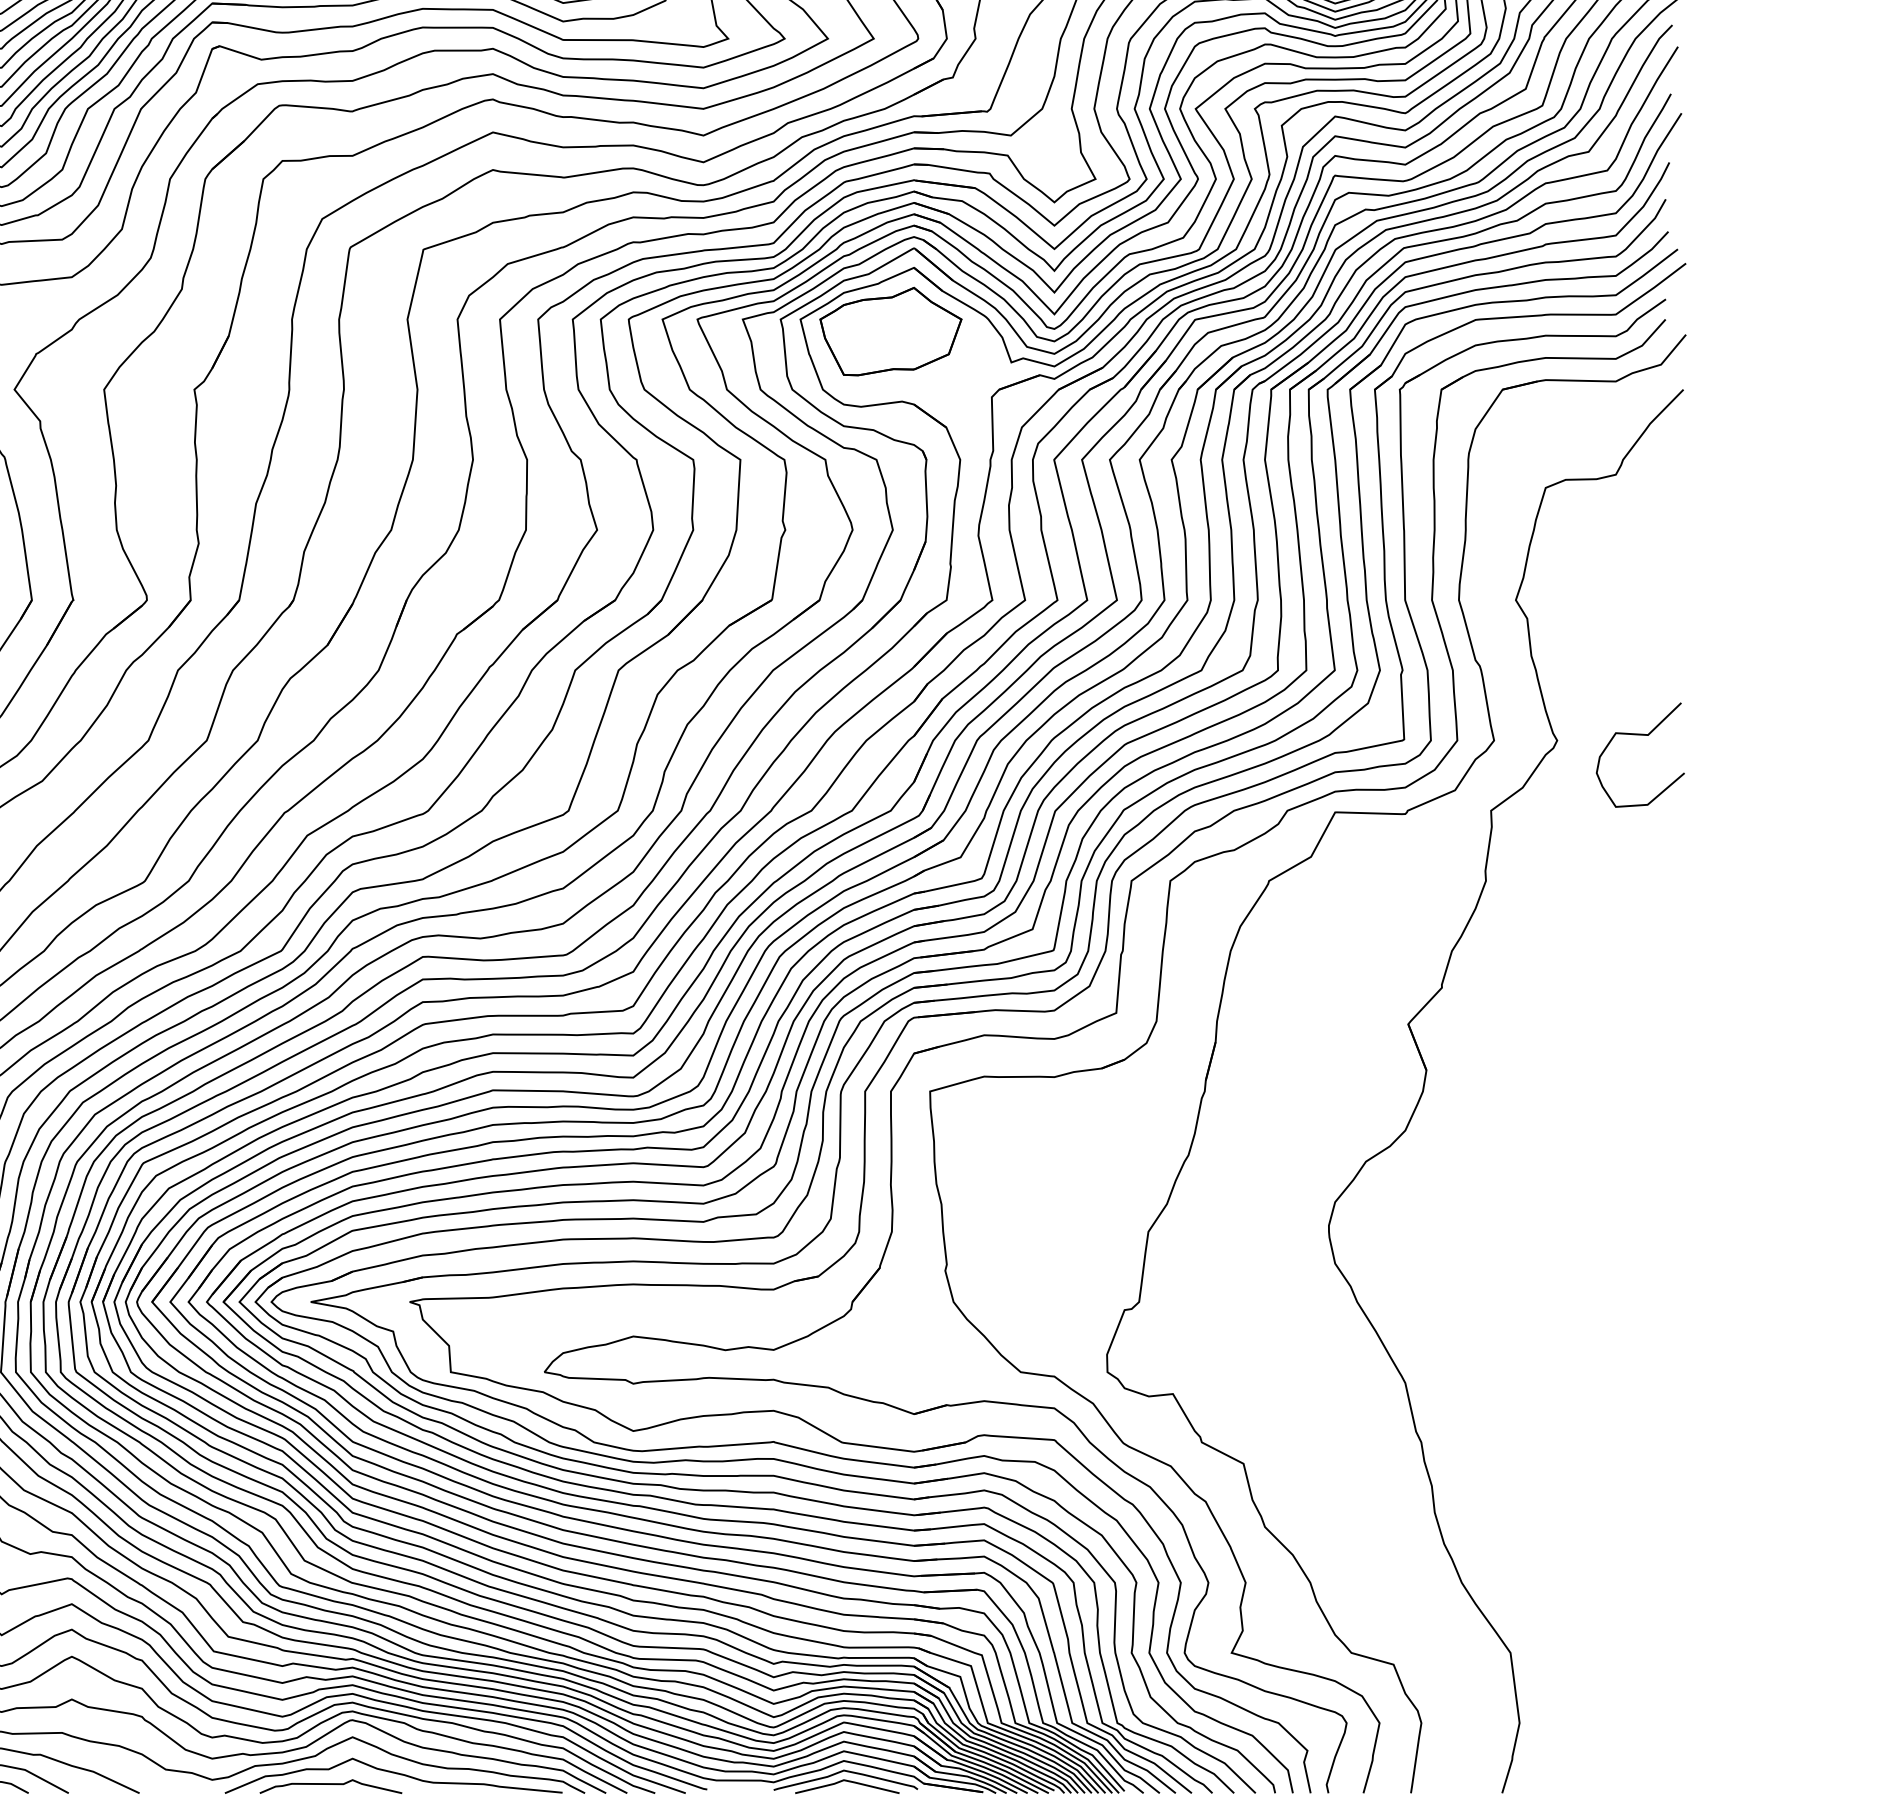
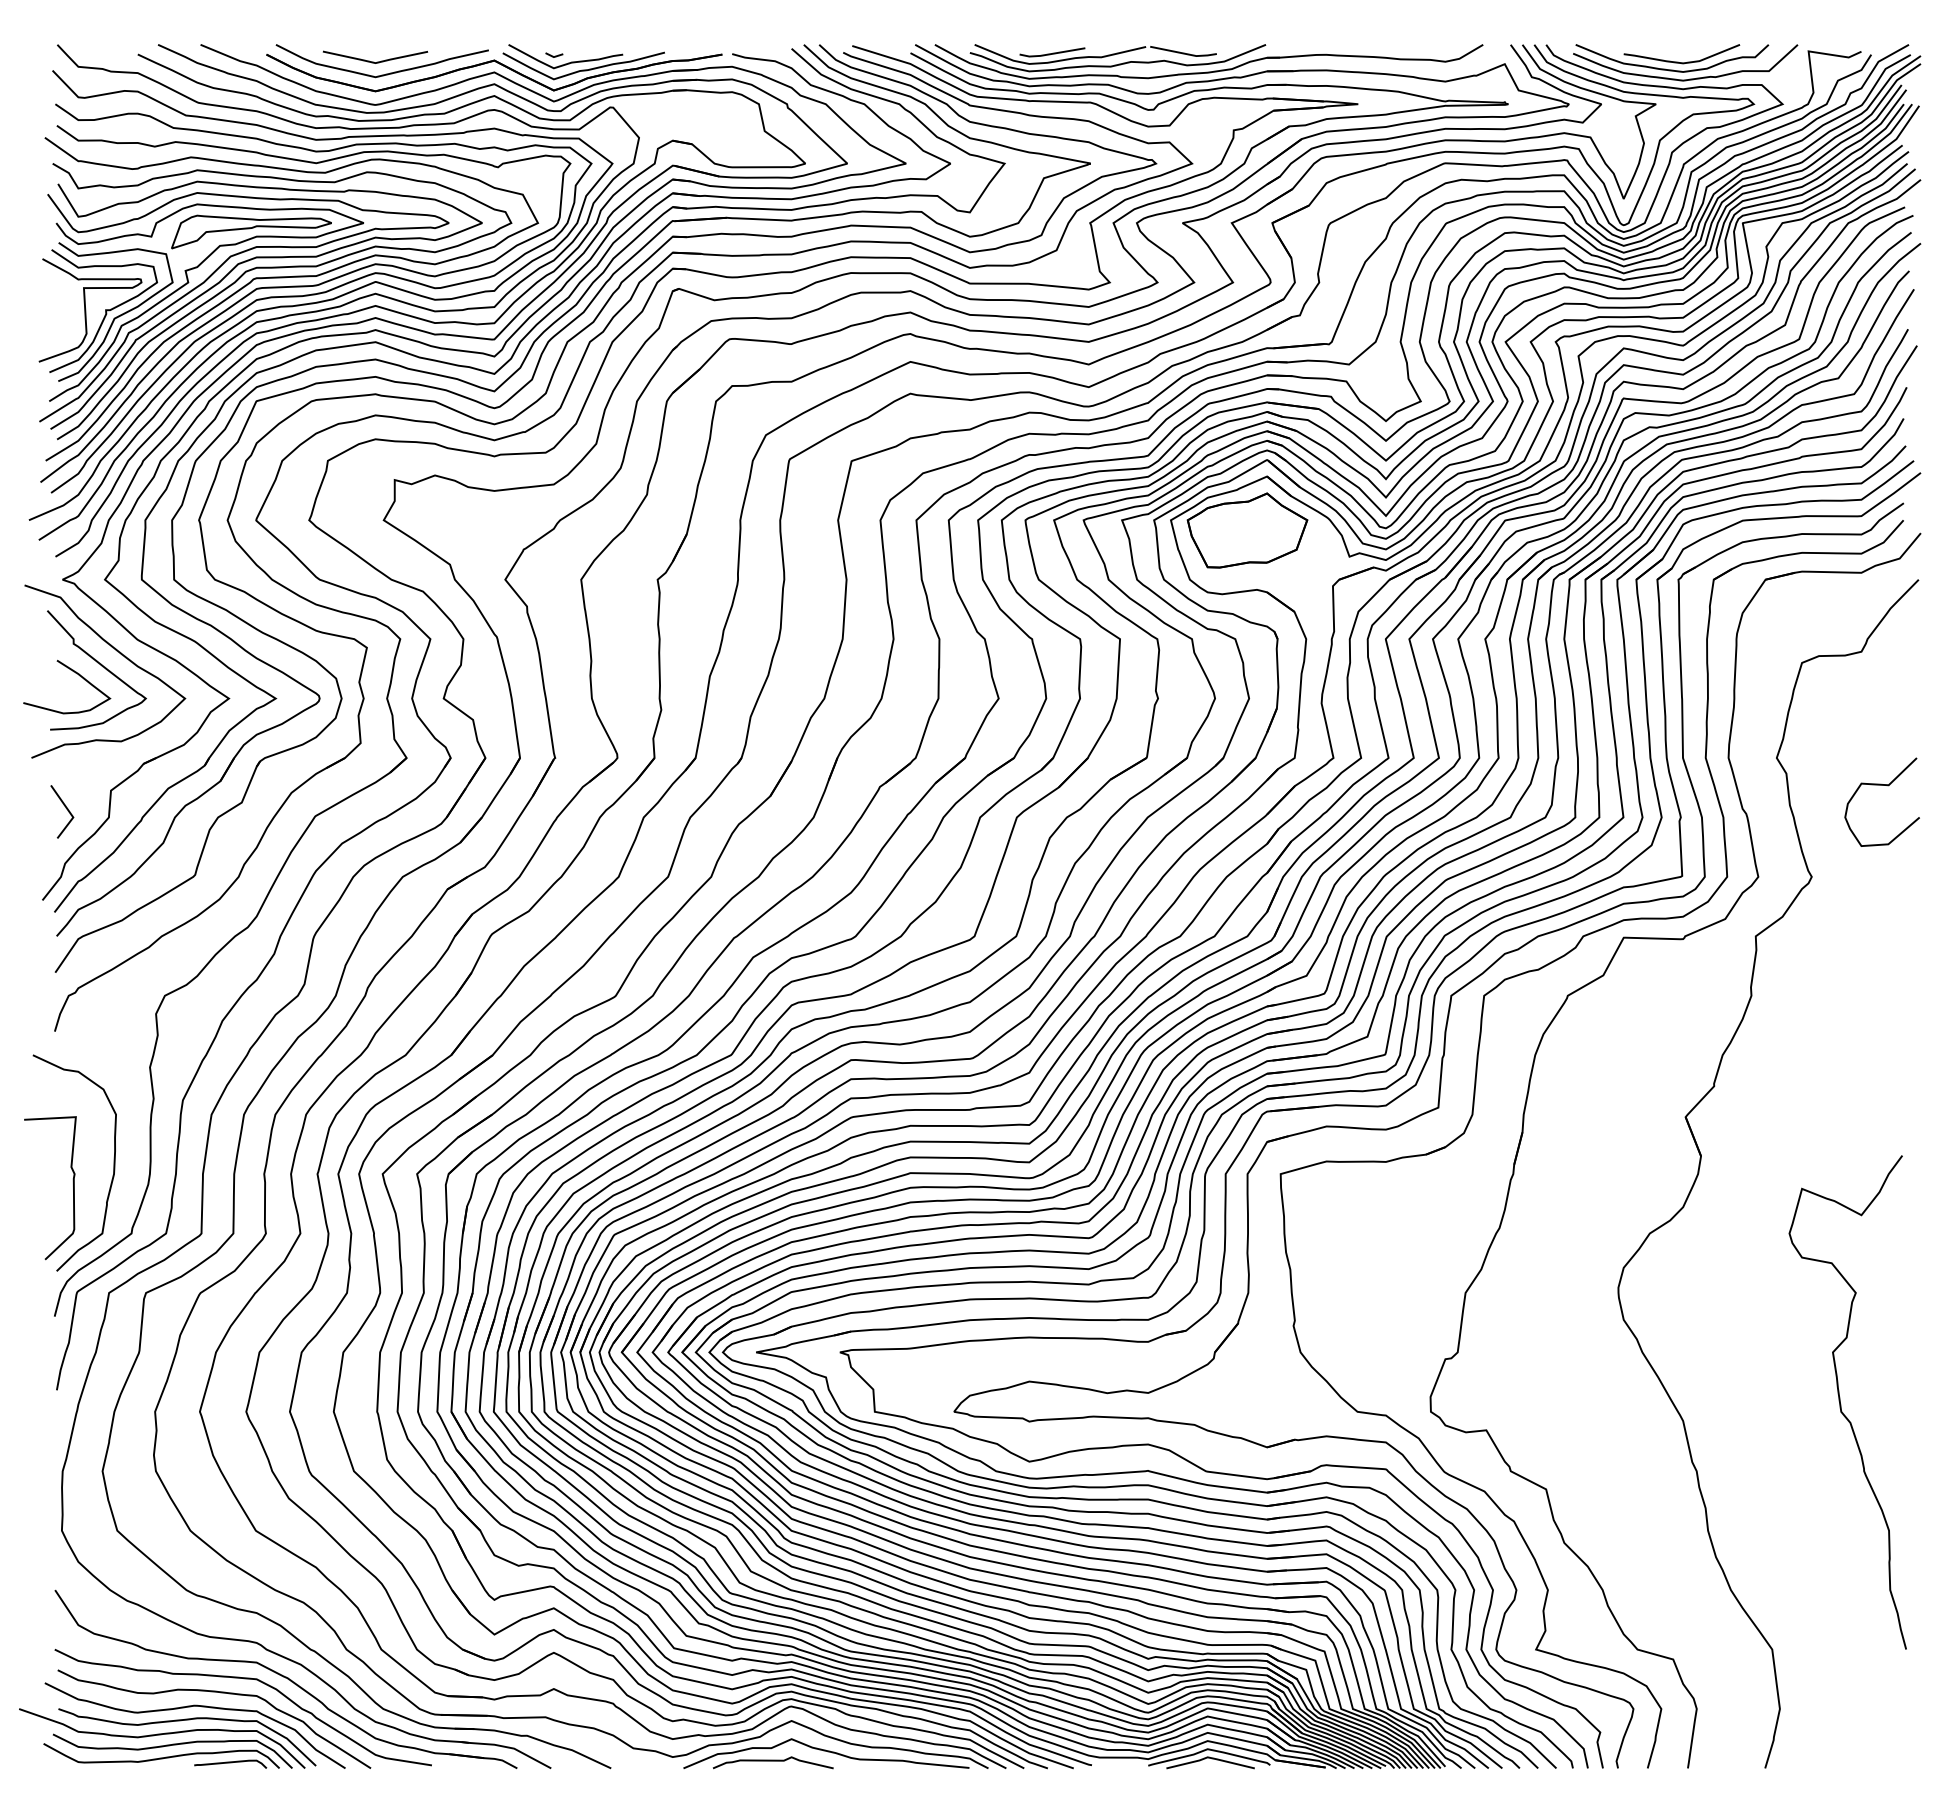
curve: (1639, 735) -> (1881, 785), moved
curve: (1592, 1363) -> (1841, 1404), added

